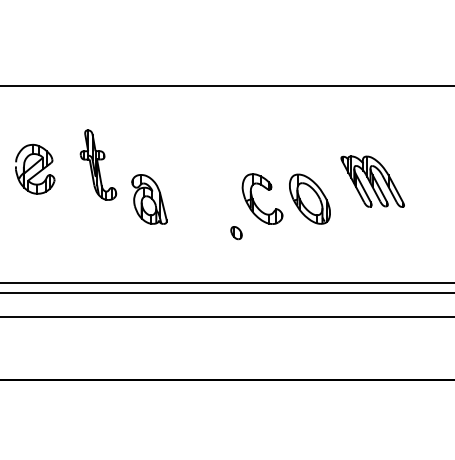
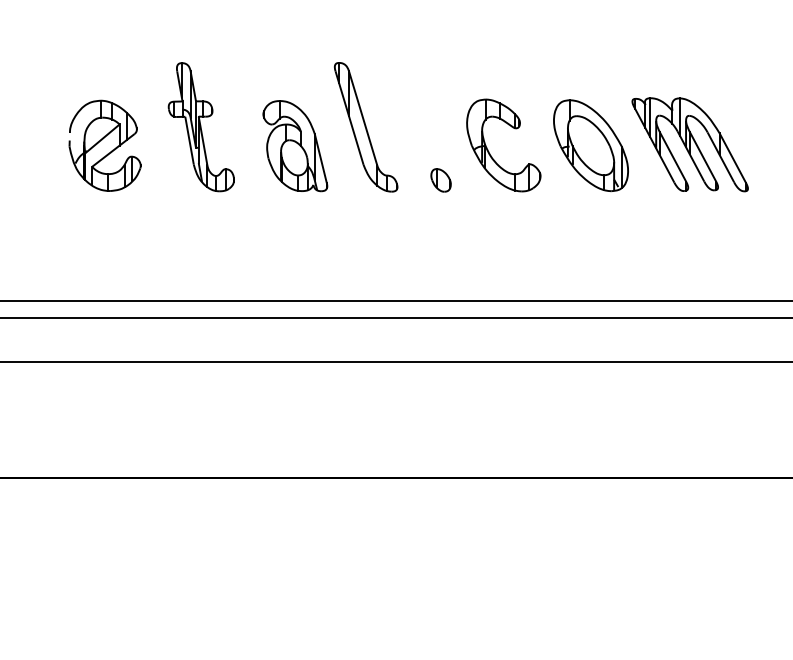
part: (98, 164) -> (201, 125), moved
part: (35, 168) -> (105, 144), moved
part: (372, 181) -> (689, 144), moved
part: (187, 188) -> (365, 125), added
part: (236, 233) -> (440, 181), moved

